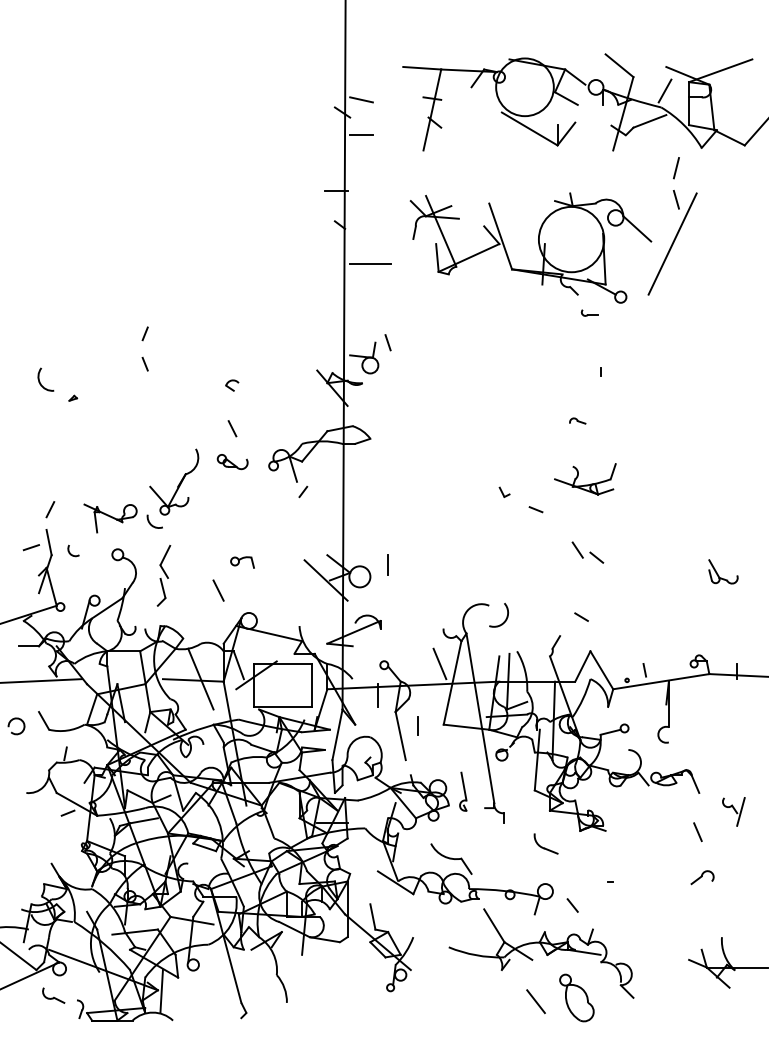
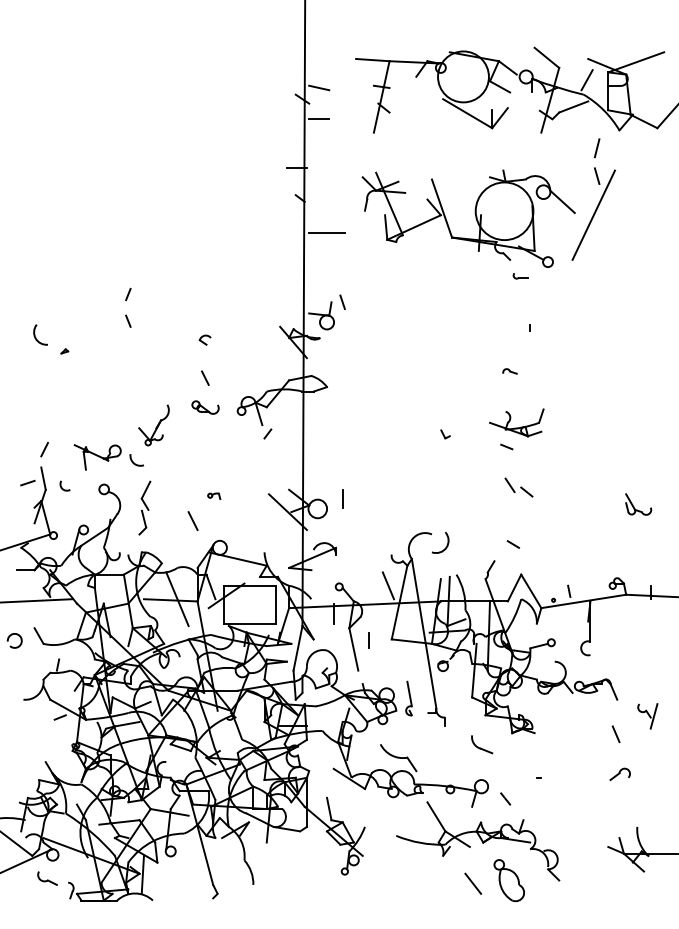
part: (174, 481) -> (154, 424), size x0.7
line: (535, 509) -> (506, 446), moved
part: (242, 562) -> (214, 496), size x0.6

